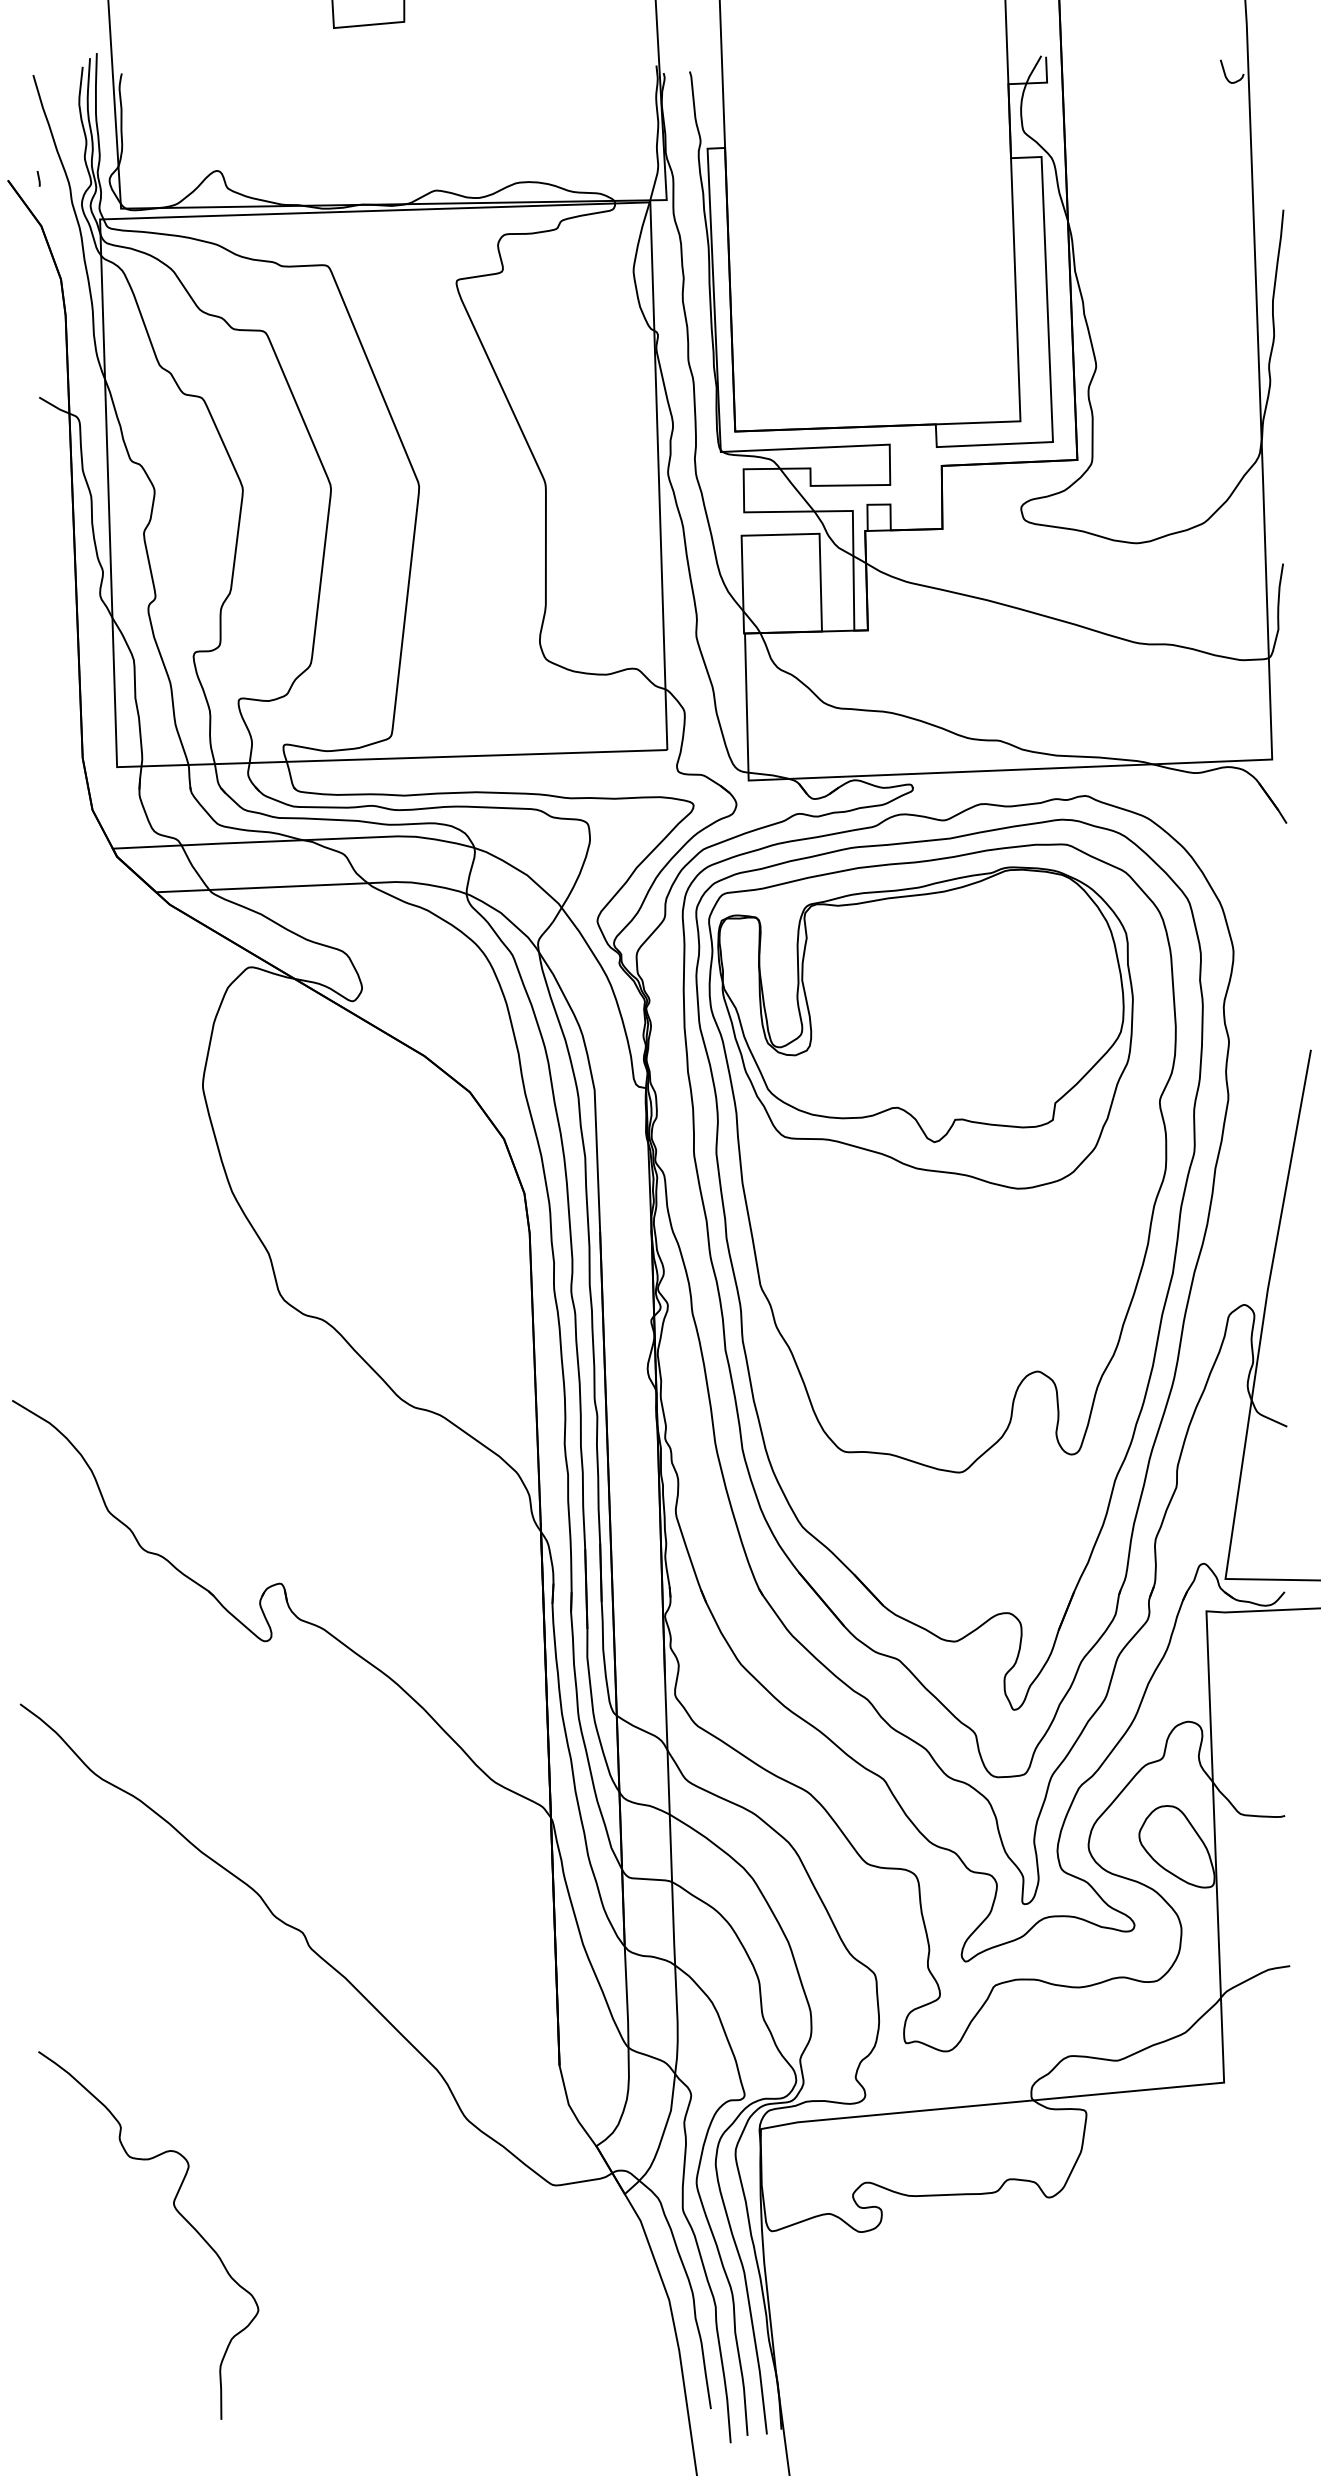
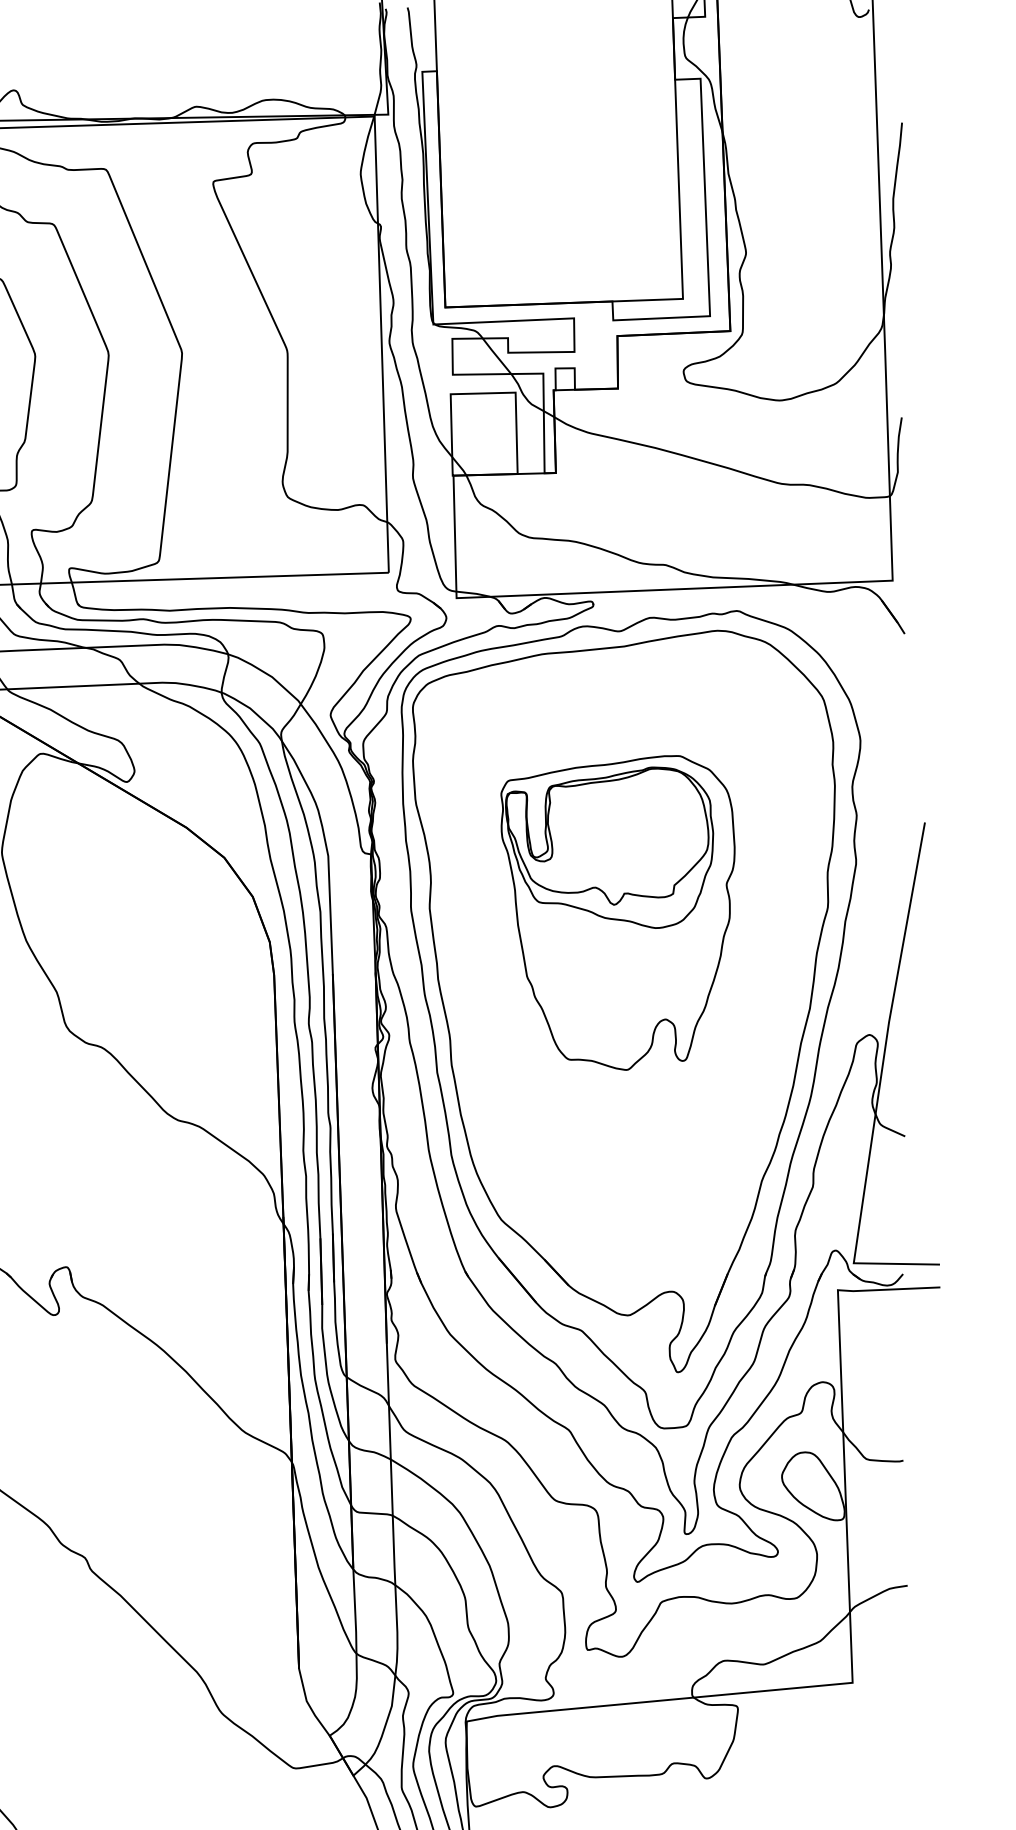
part: (942, 1158) -> (618, 913), size x0.6

